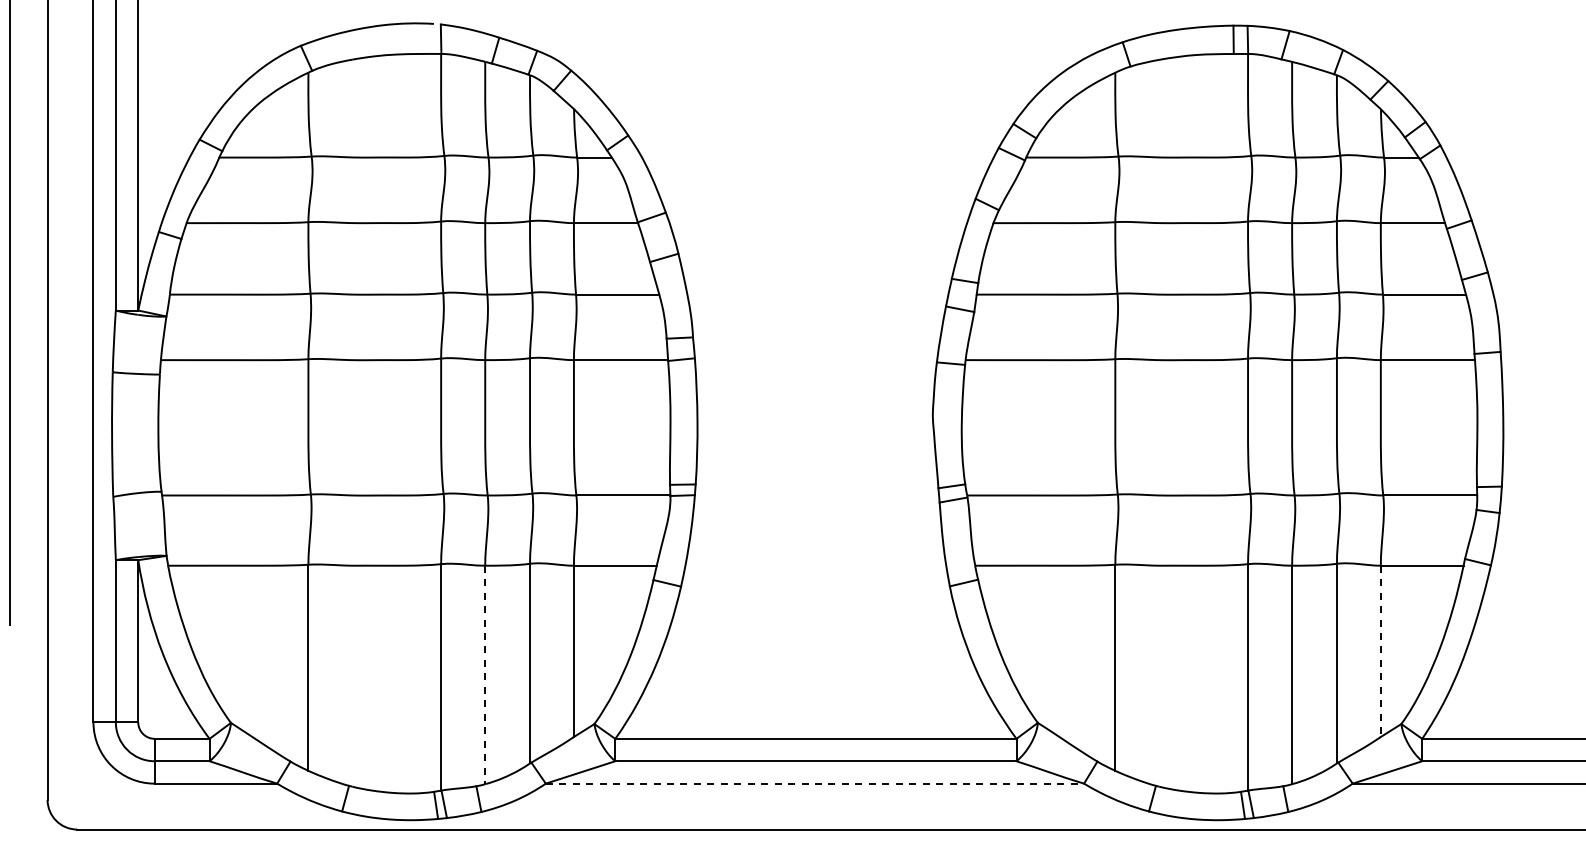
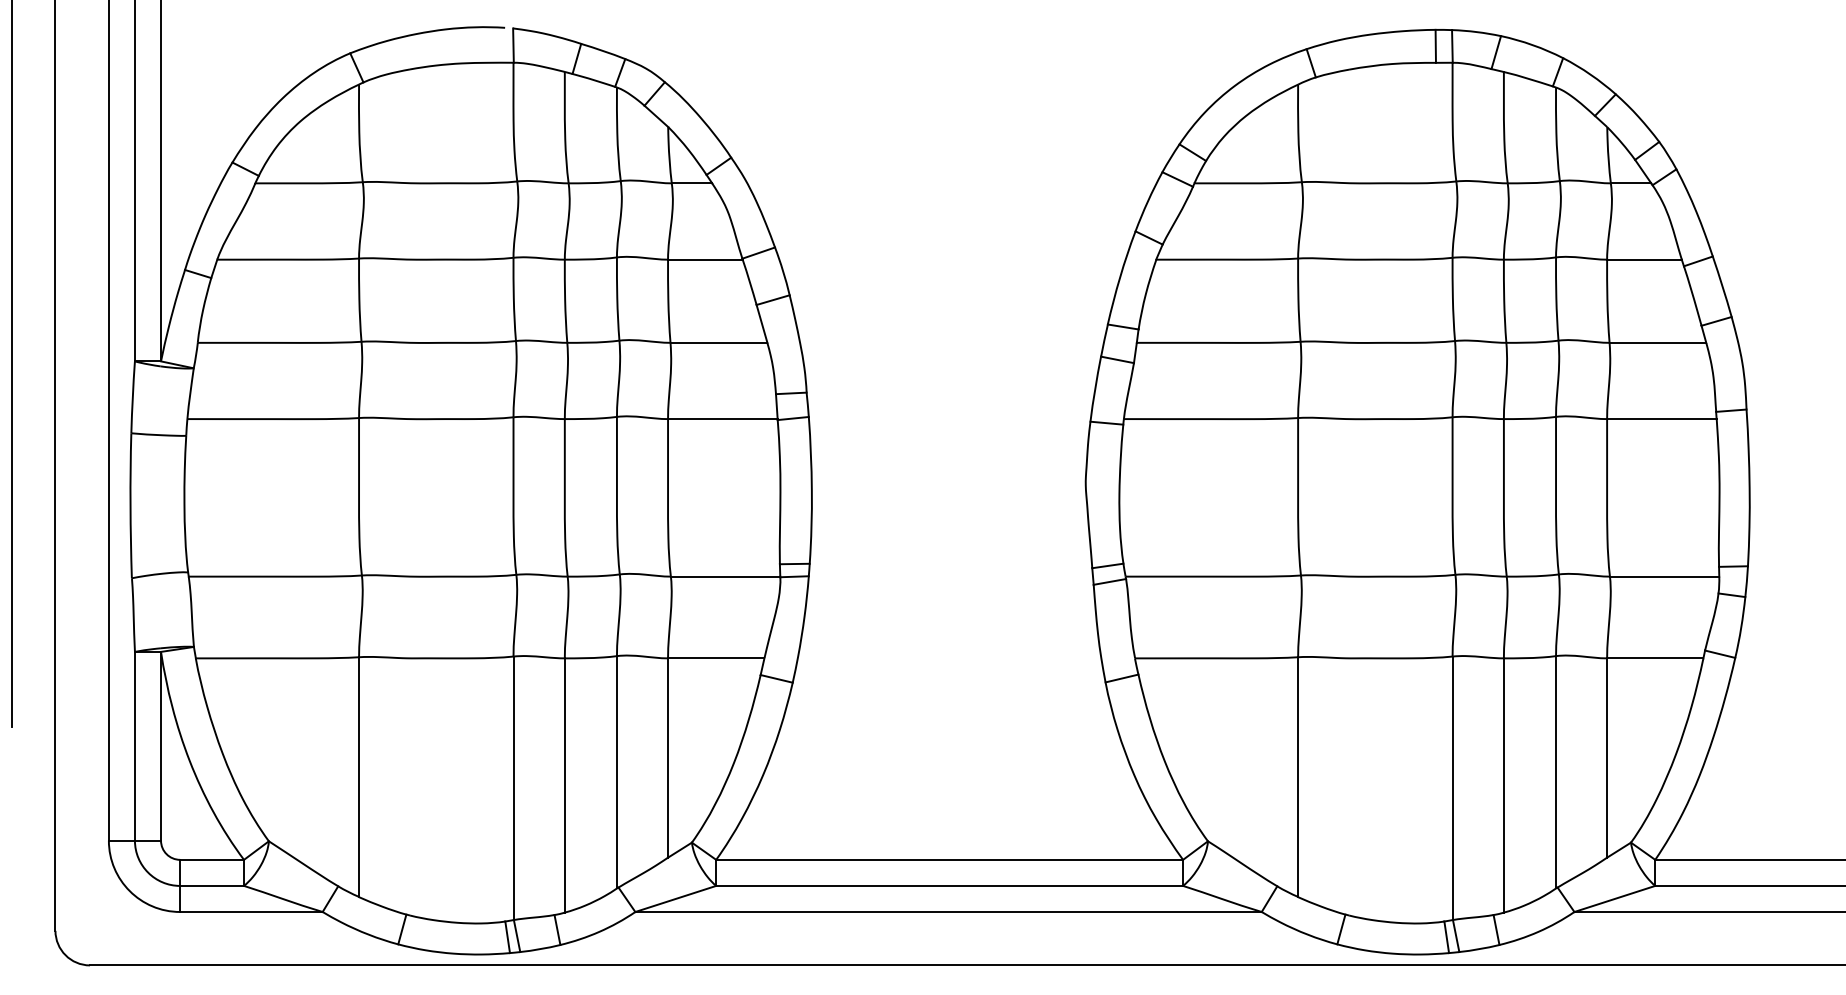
line: (1380, 651) -> (1606, 758), dashed -> solid
line: (485, 675) -> (565, 786), dashed -> solid
line: (815, 783) -> (949, 911), dashed -> solid

